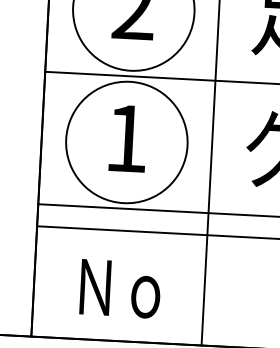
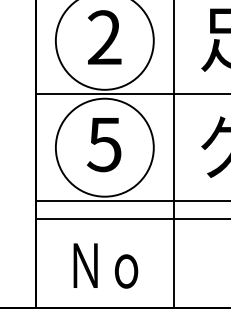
text: (126, 139) -> (104, 145), 1 -> 5

